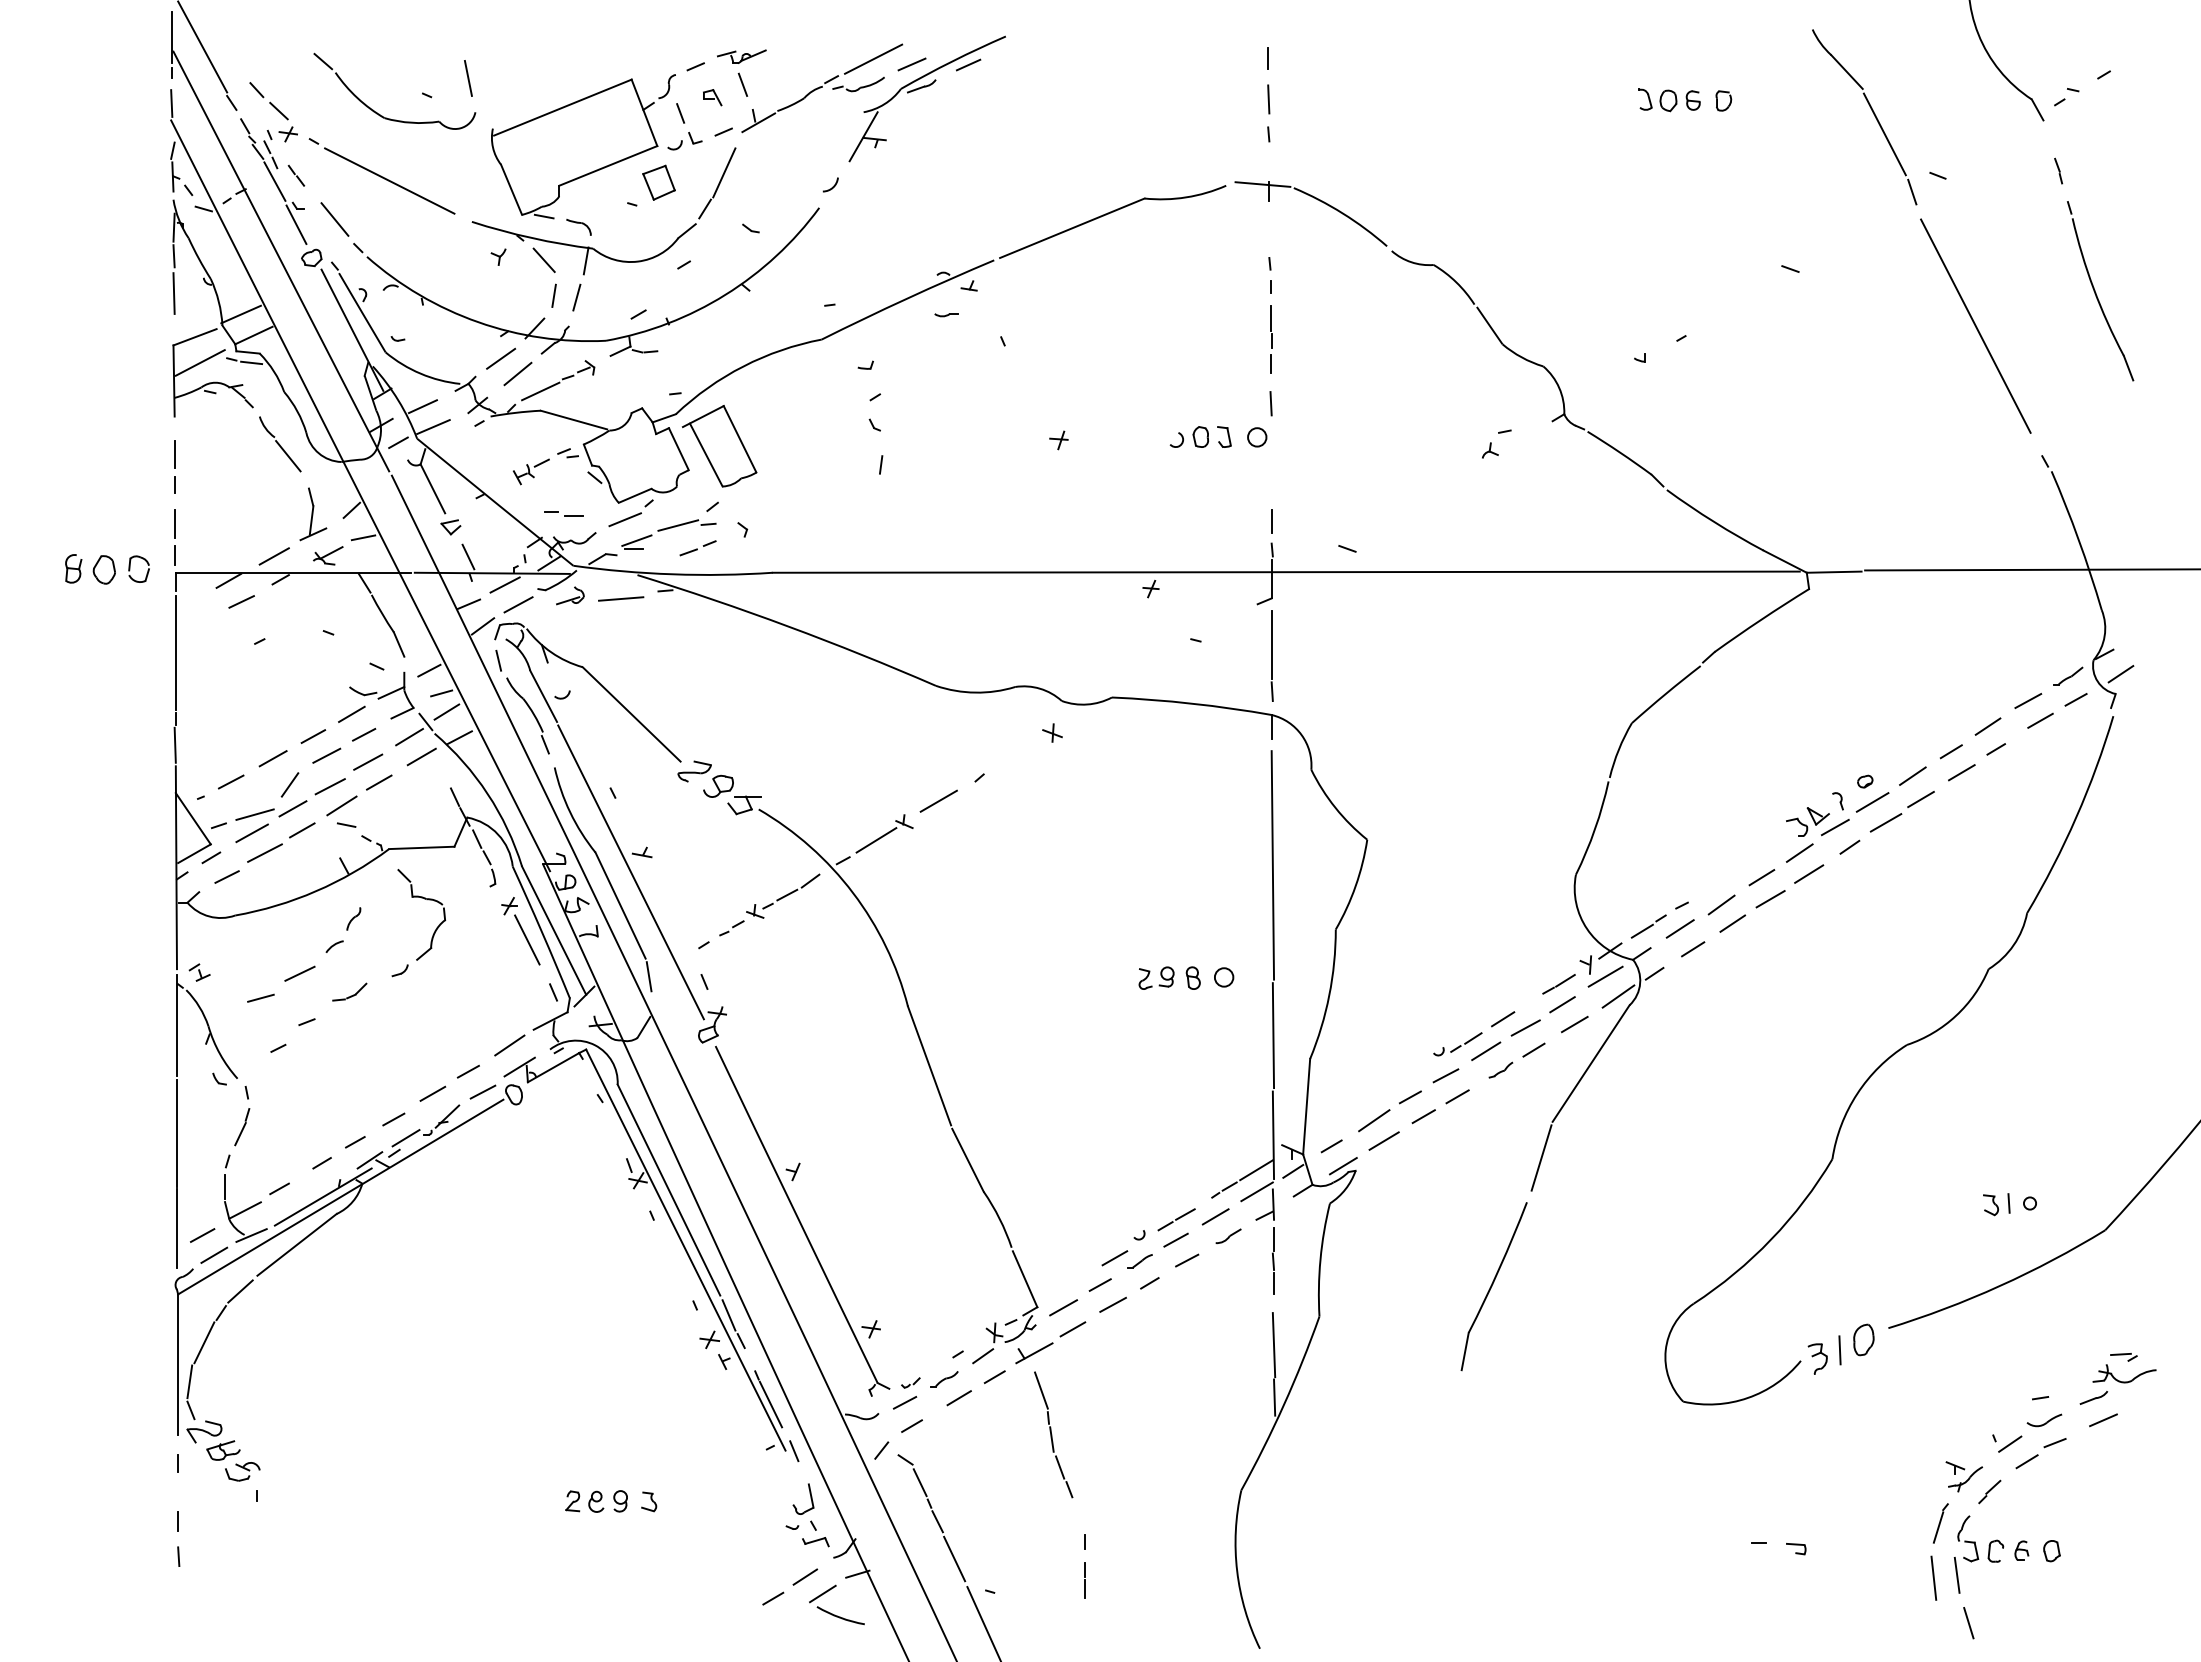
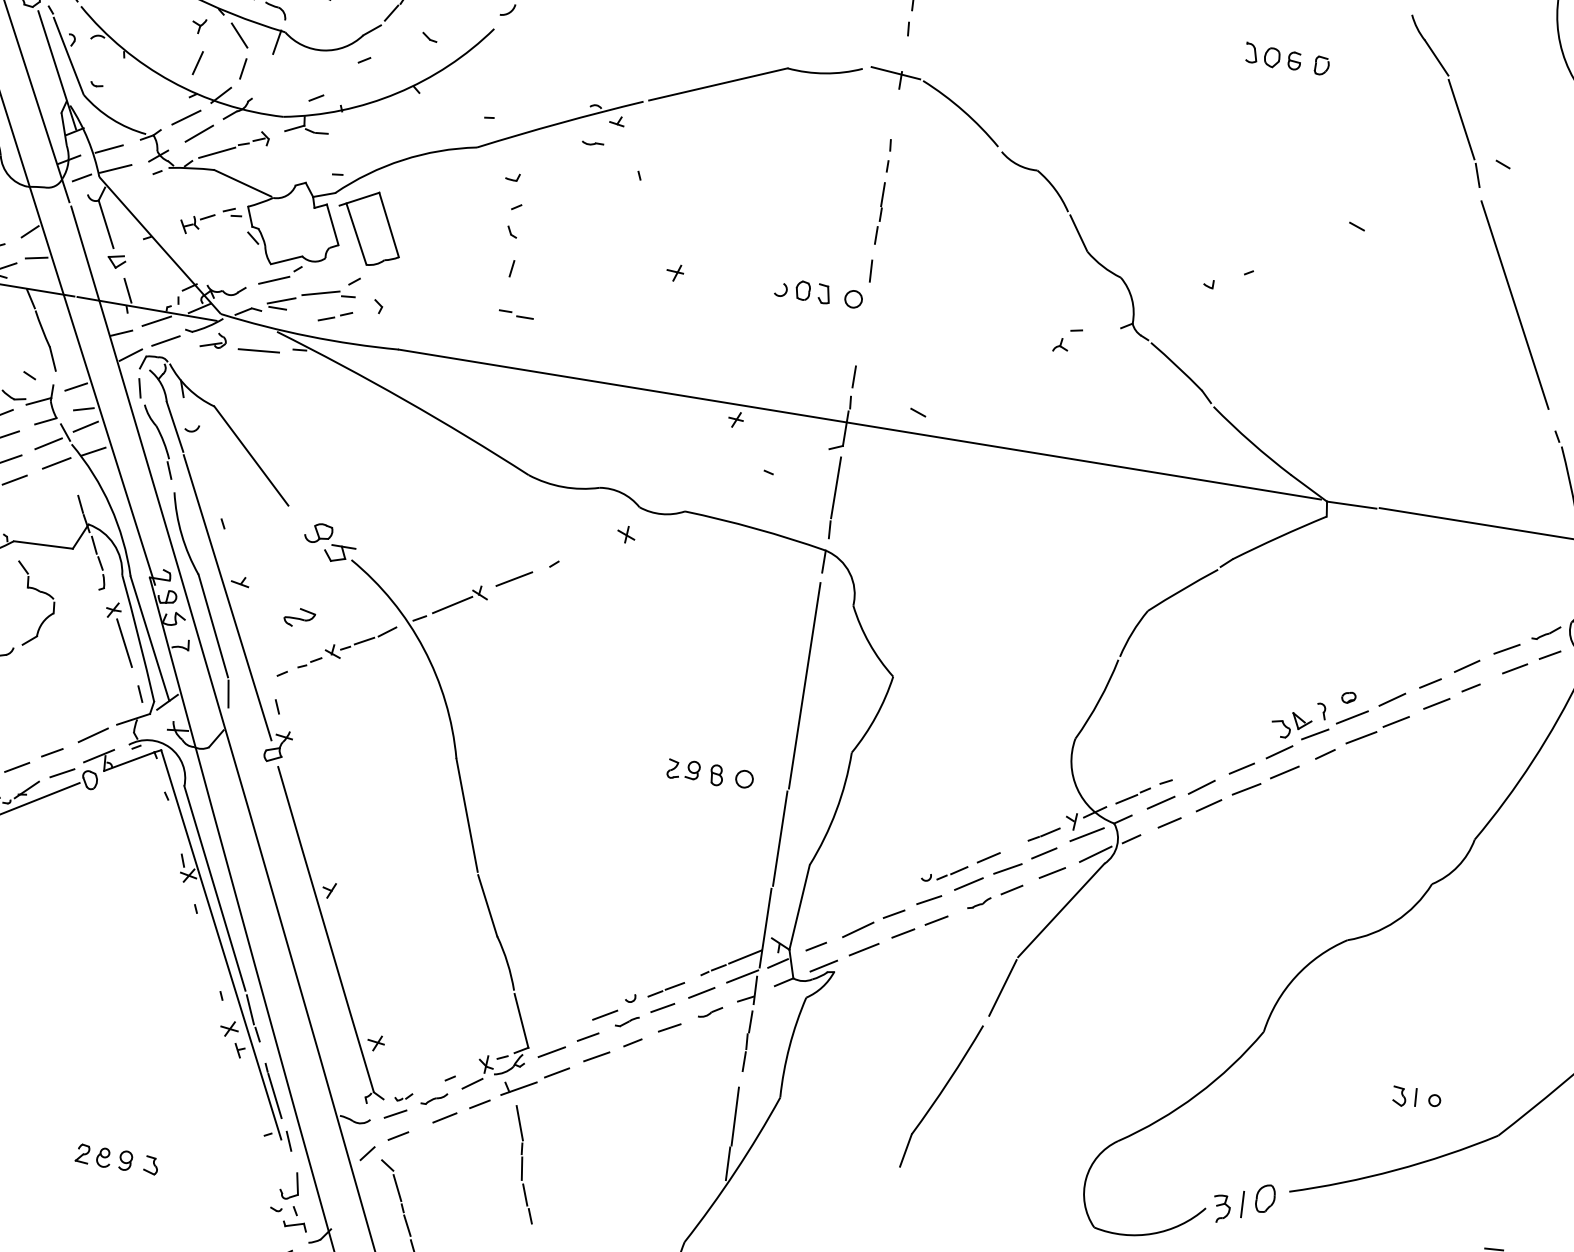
line: (576, 297) -> (197, 62), moved
part: (563, 513) -> (515, 314), moved
part: (694, 771) -> (299, 617), moved

